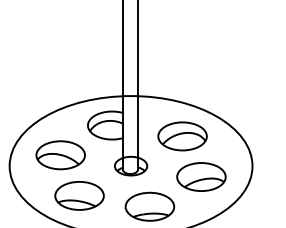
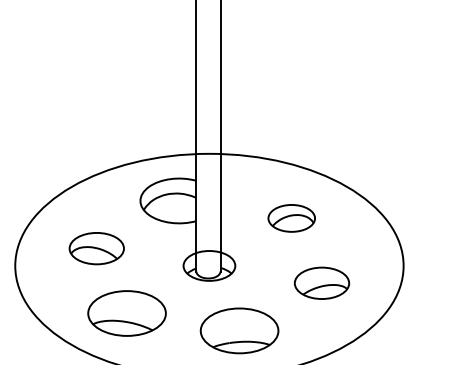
part: (182, 136) -> (291, 218), size x0.6
part: (60, 155) -> (96, 248), size x0.7
part: (201, 176) -> (322, 282), size x0.7

